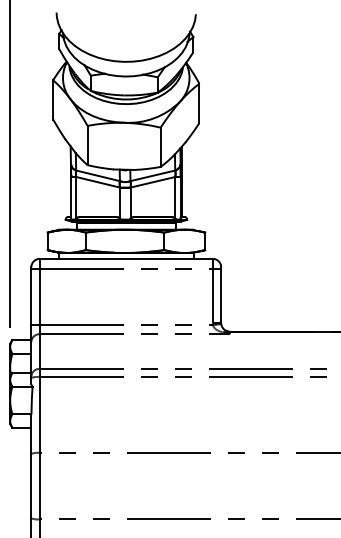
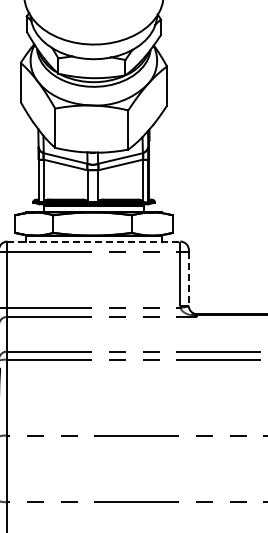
line: (126, 258) -> (94, 241), solid -> dashed
line: (221, 296) -> (189, 279), solid -> dashed

